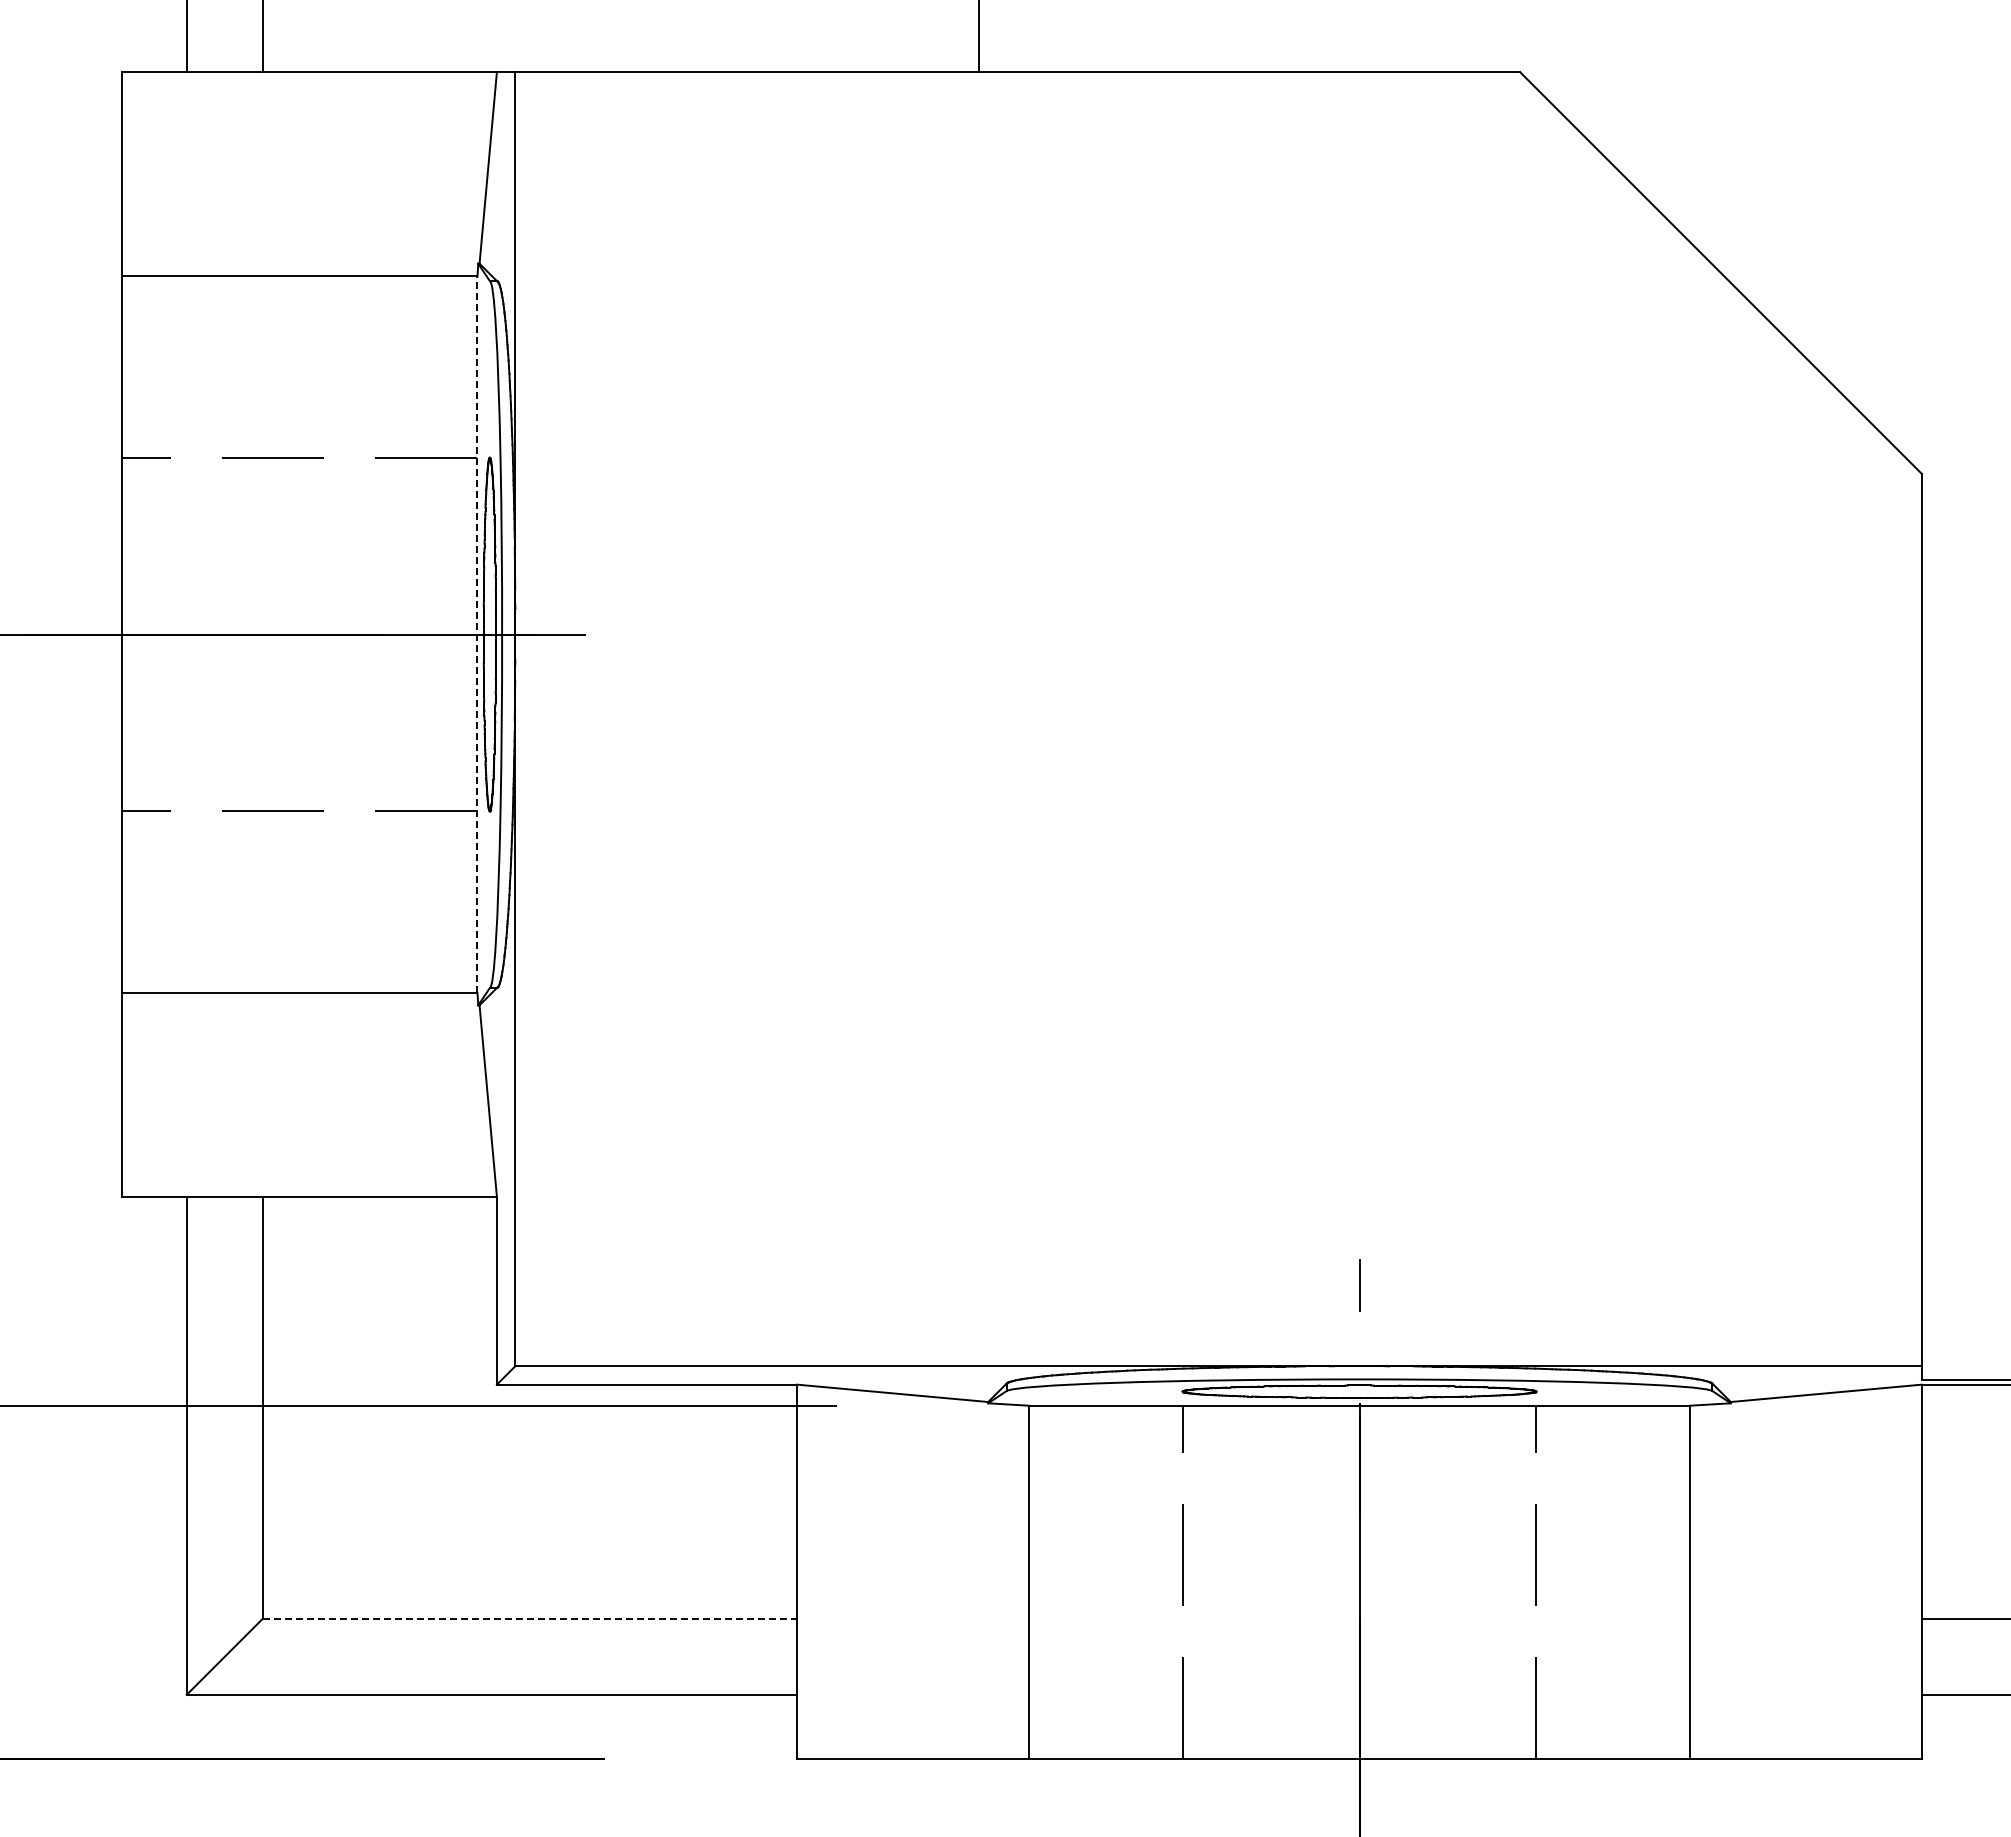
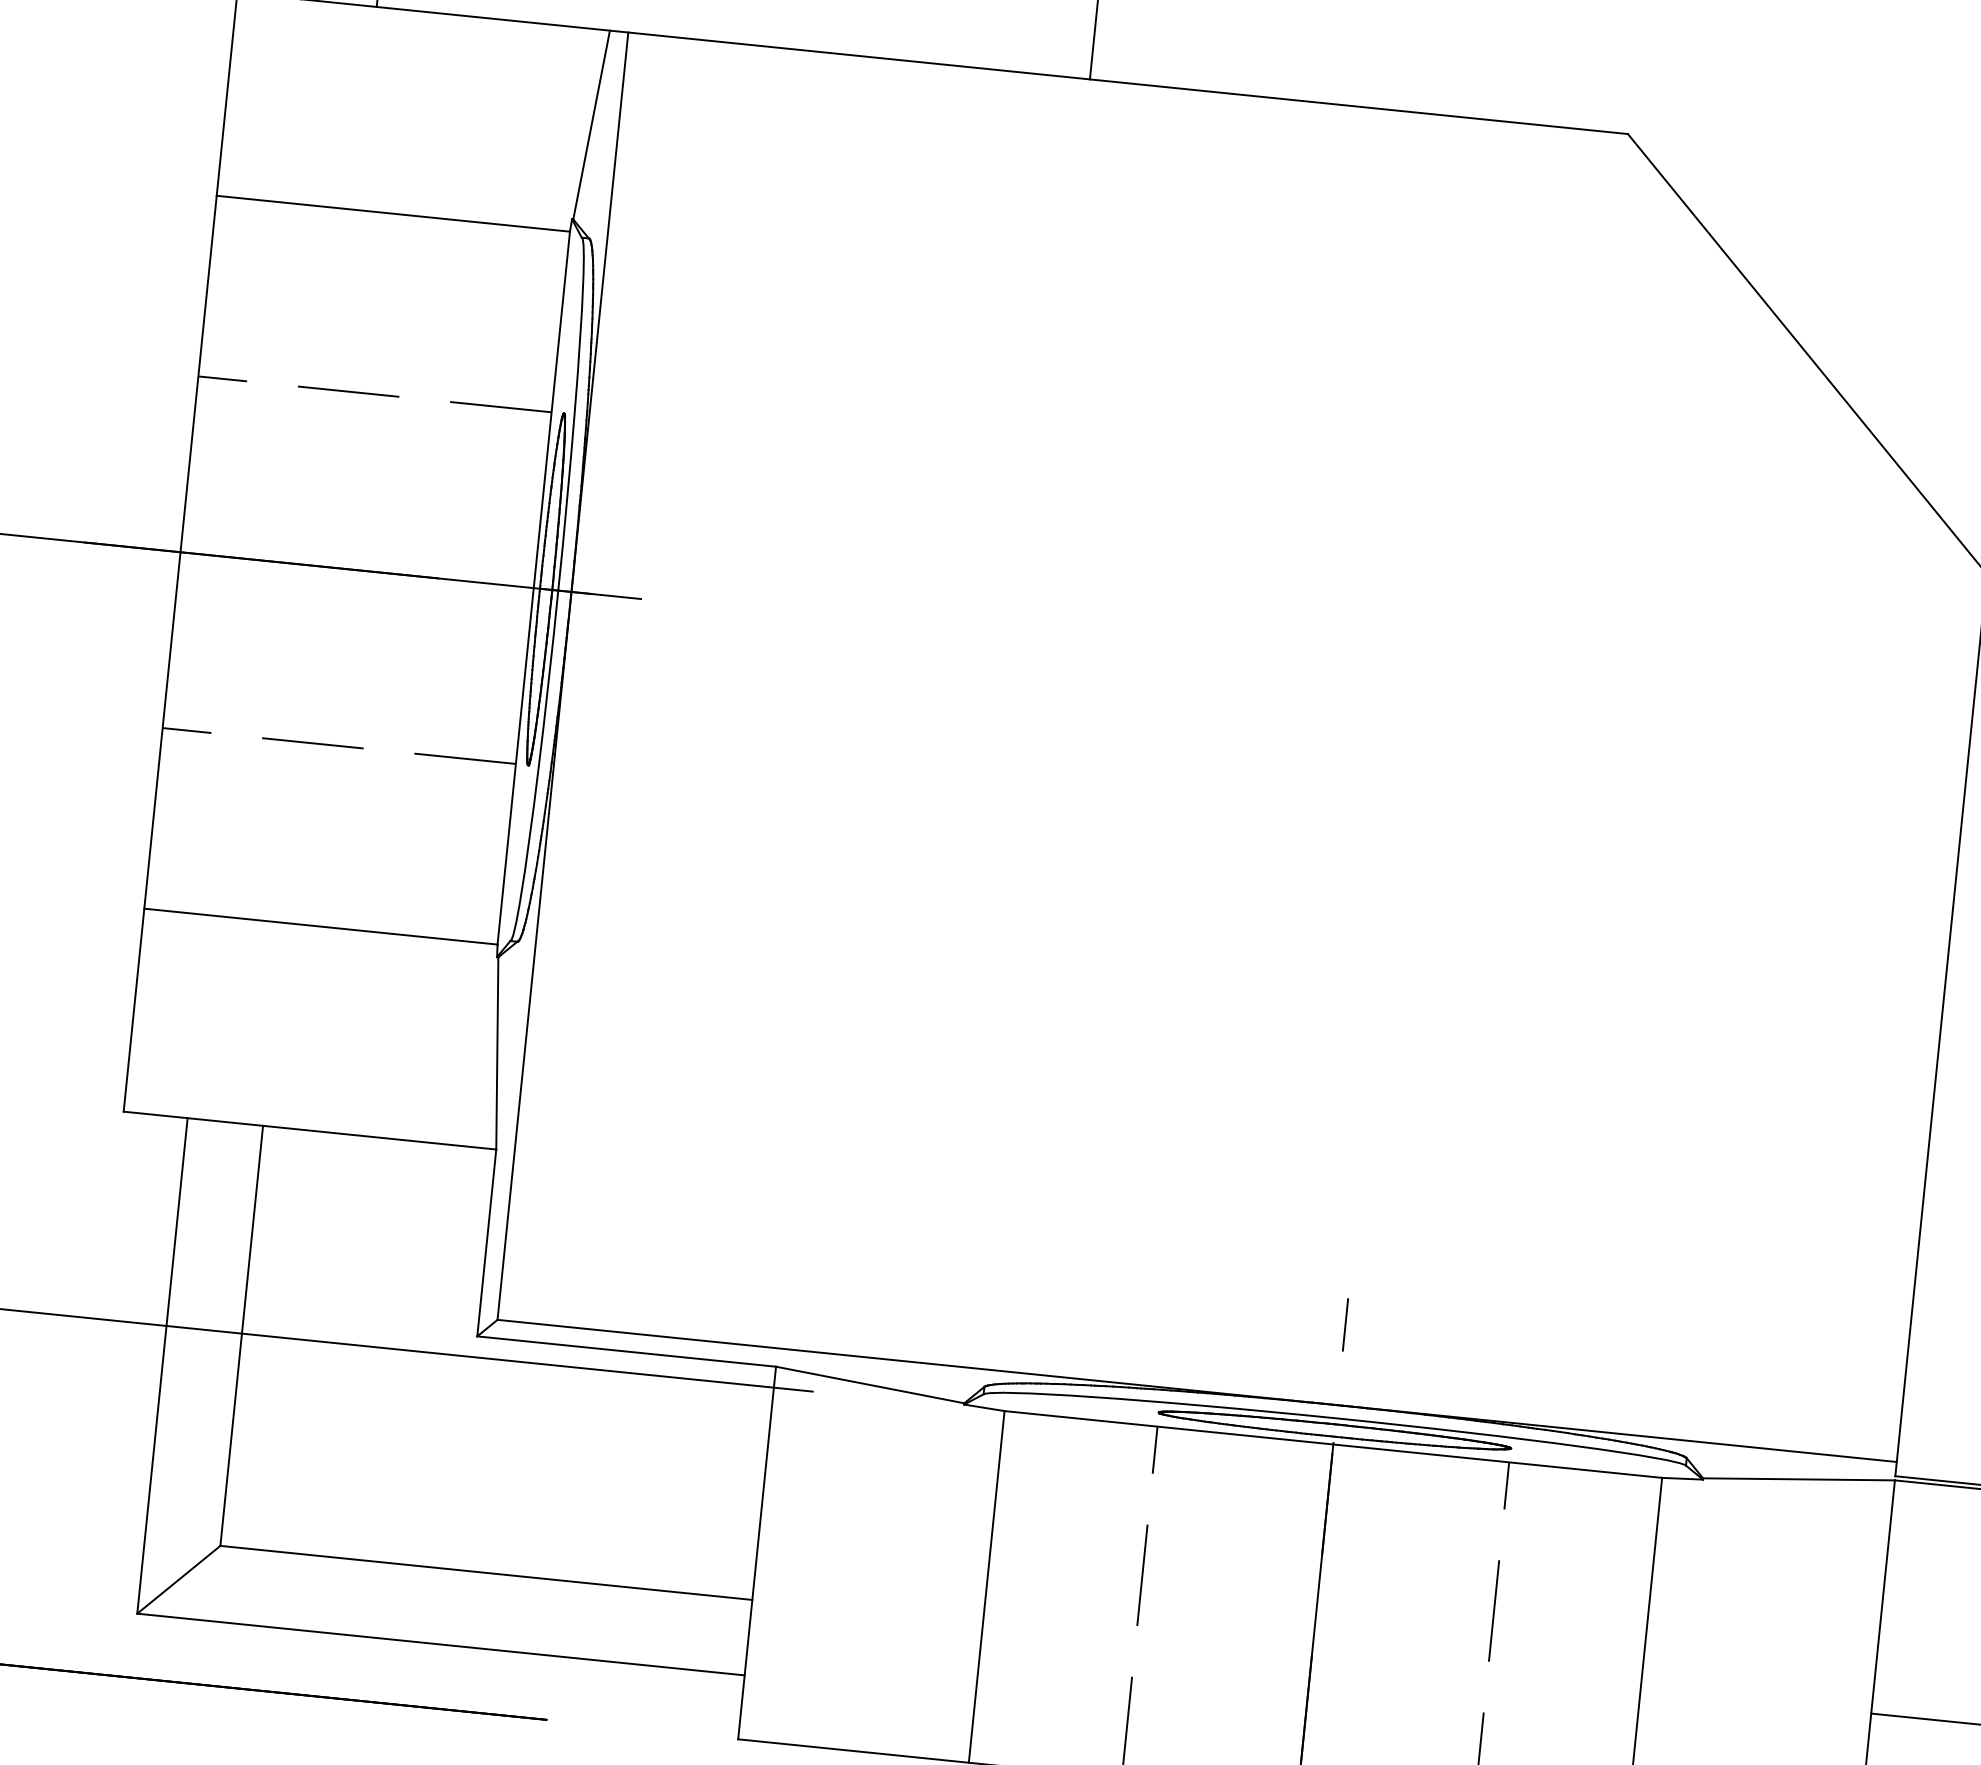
line: (477, 634) -> (533, 588), dashed -> solid
line: (530, 1619) -> (486, 1573), dashed -> solid

